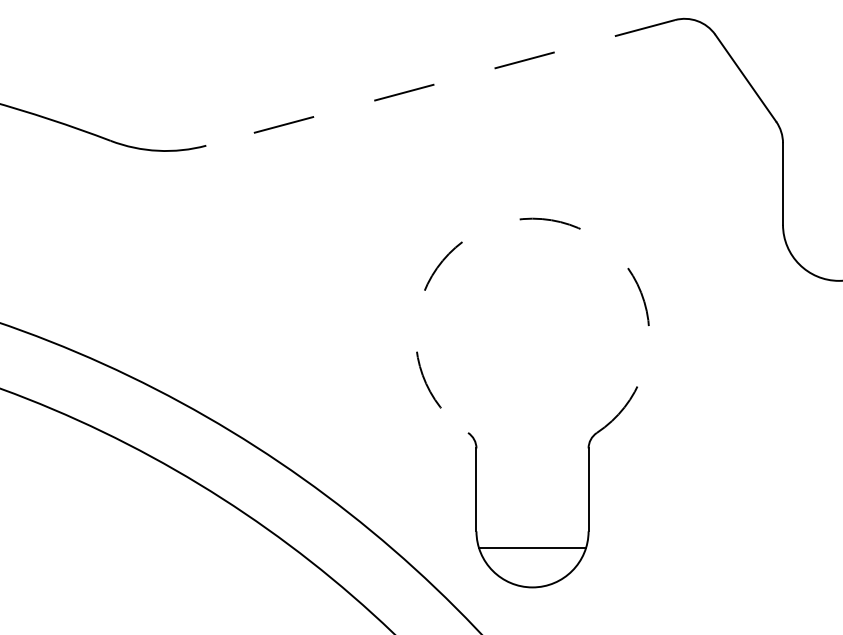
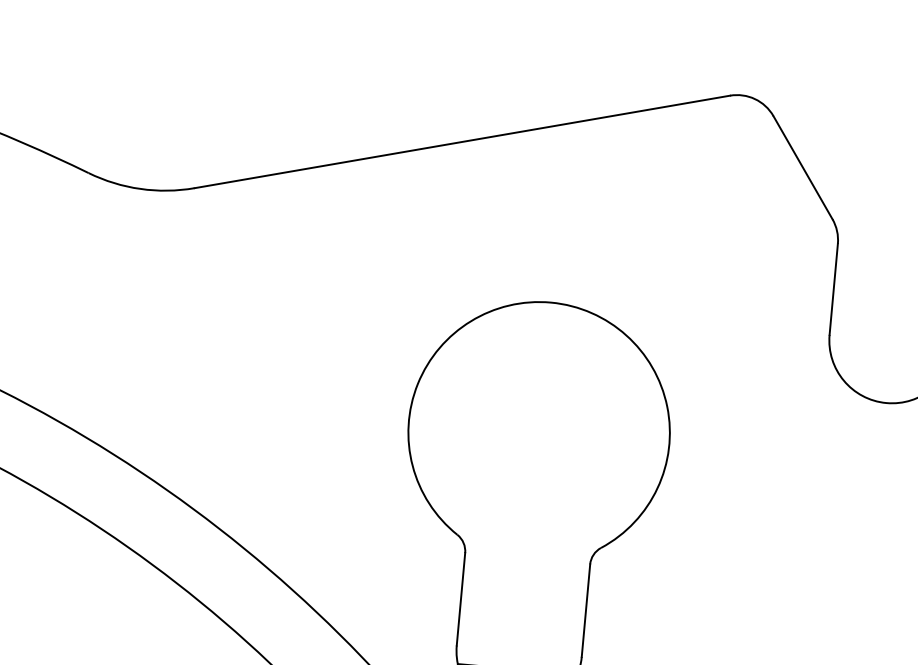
line: (440, 82) -> (462, 141), dashed -> solid
arc: (532, 218) -> (550, 302), dashed -> solid

